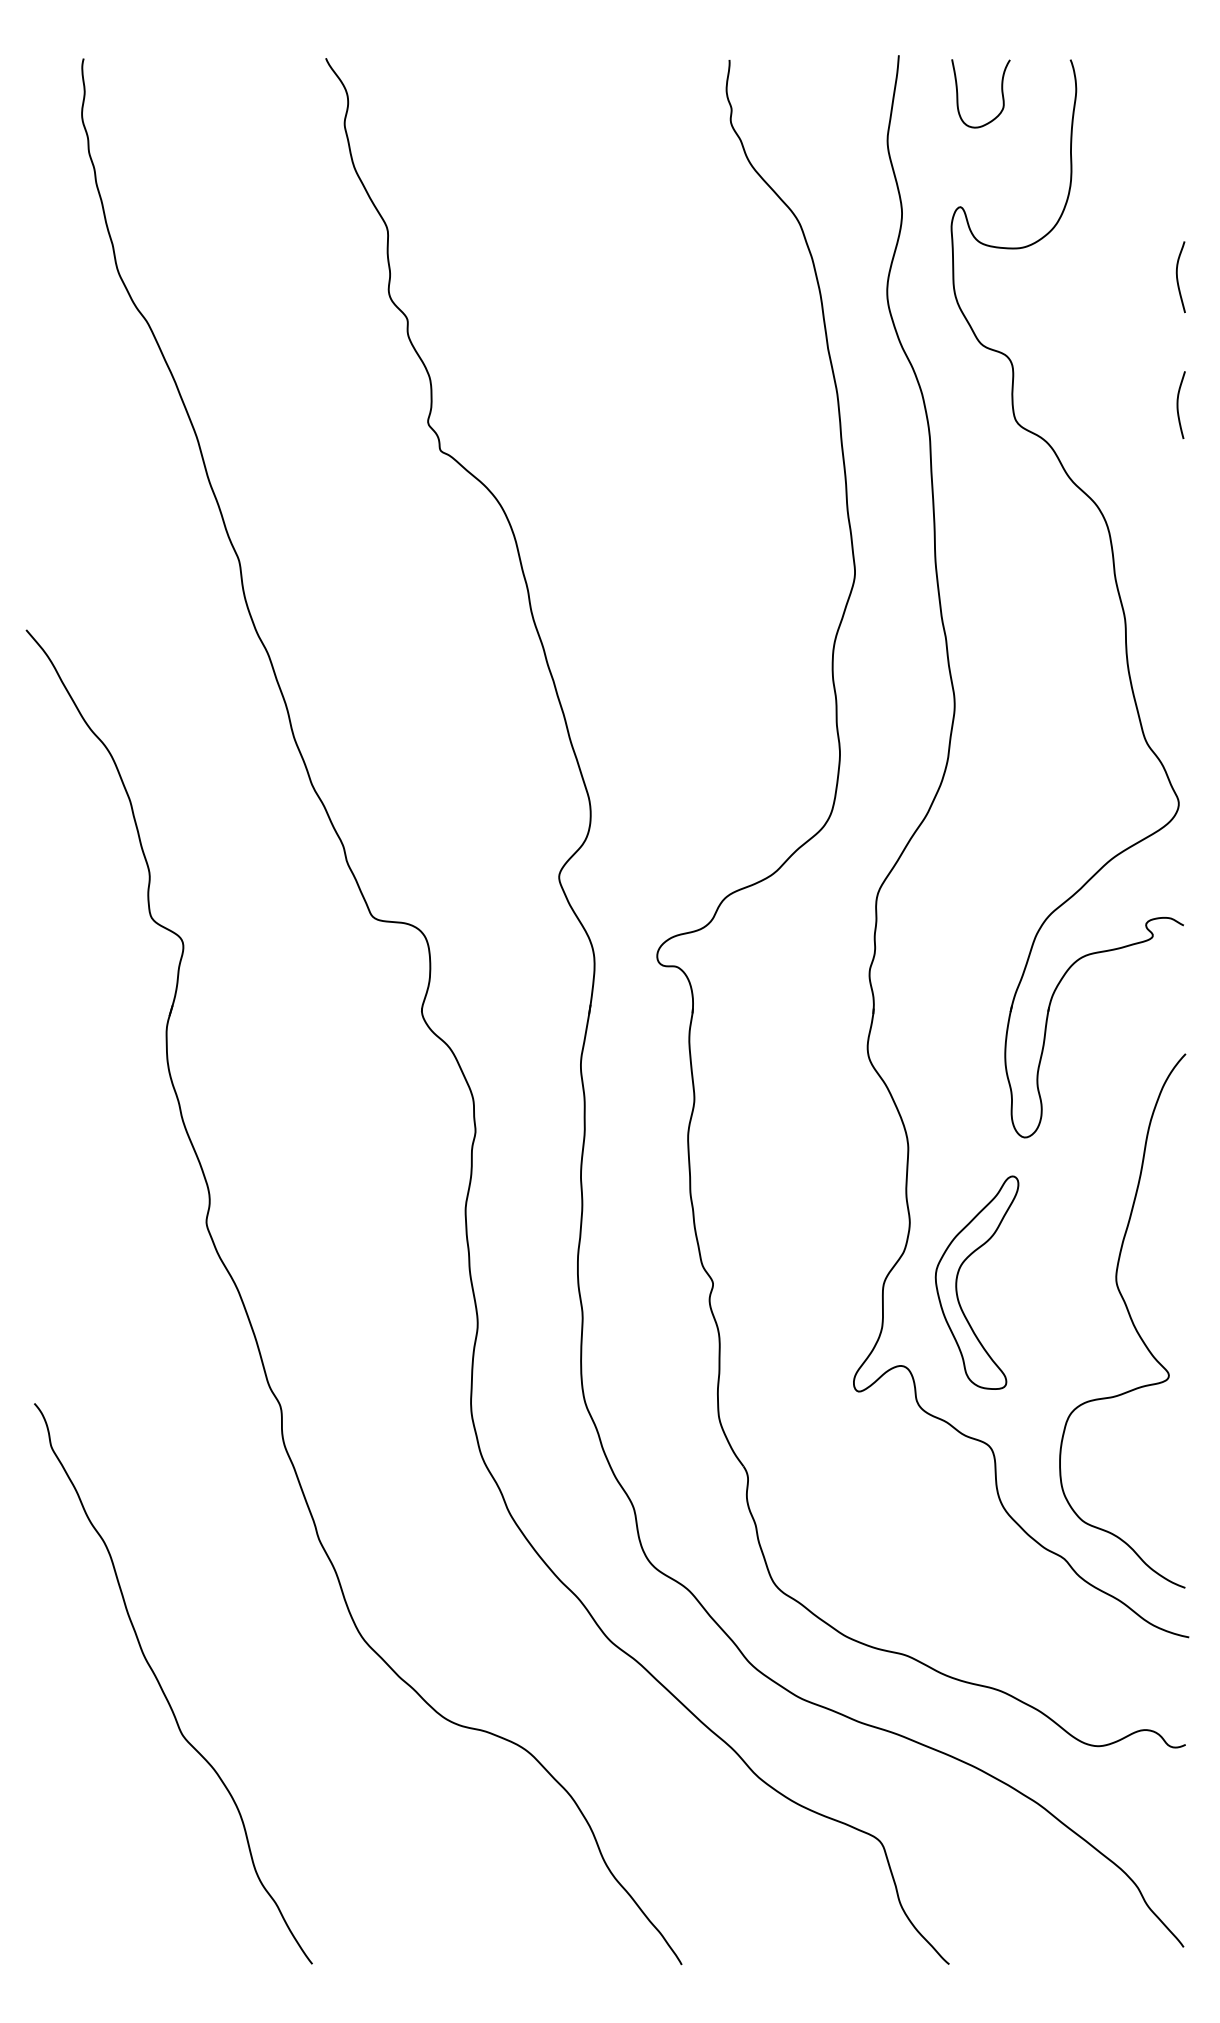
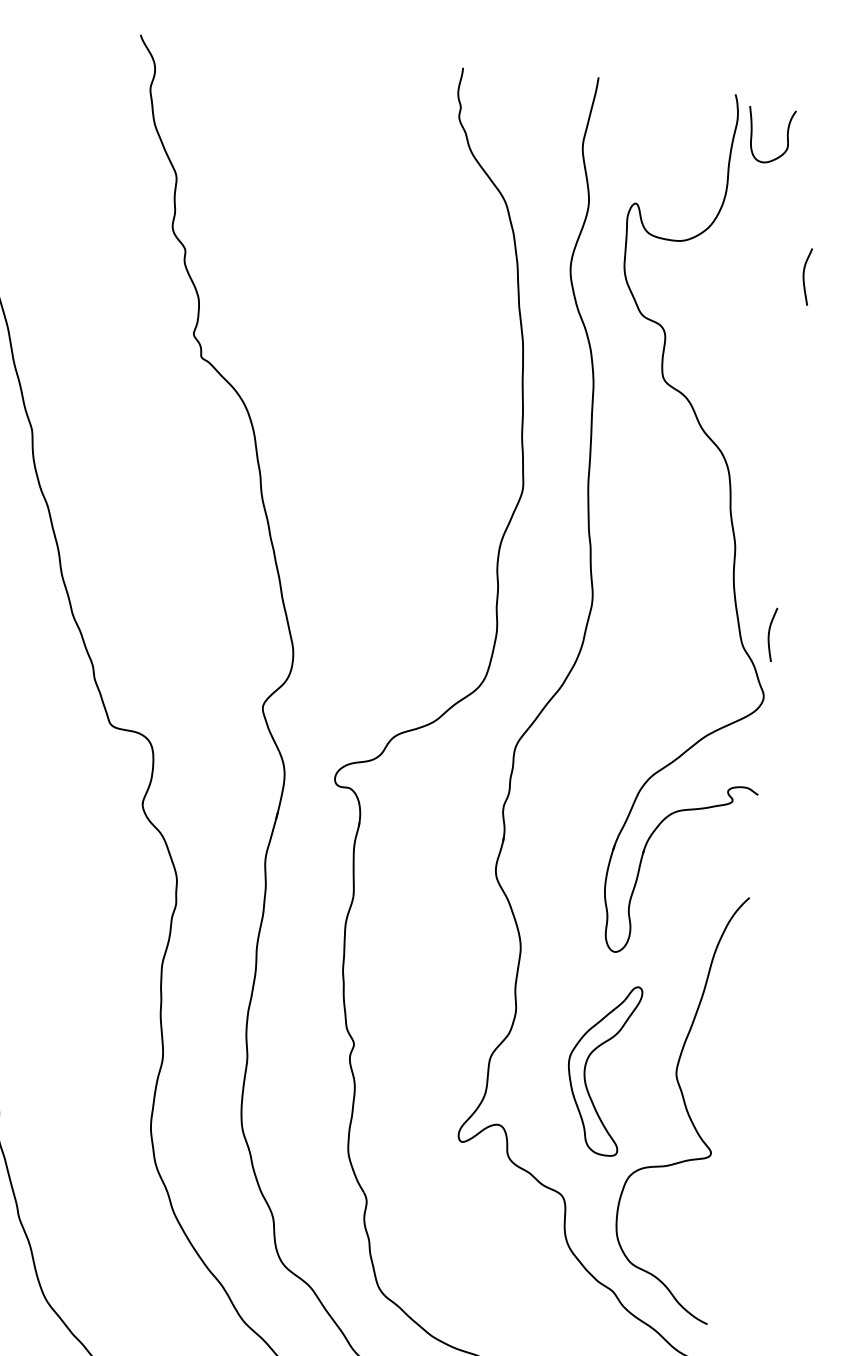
curve: (1001, 93) -> (786, 137), moved
curve: (1178, 404) -> (769, 633), moved
part: (957, 1282) -> (585, 1067), moved

